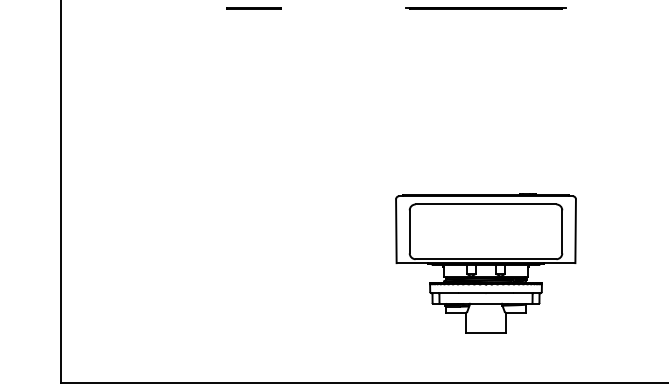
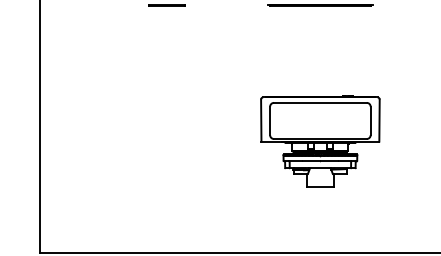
part: (486, 263) -> (320, 141), moved

